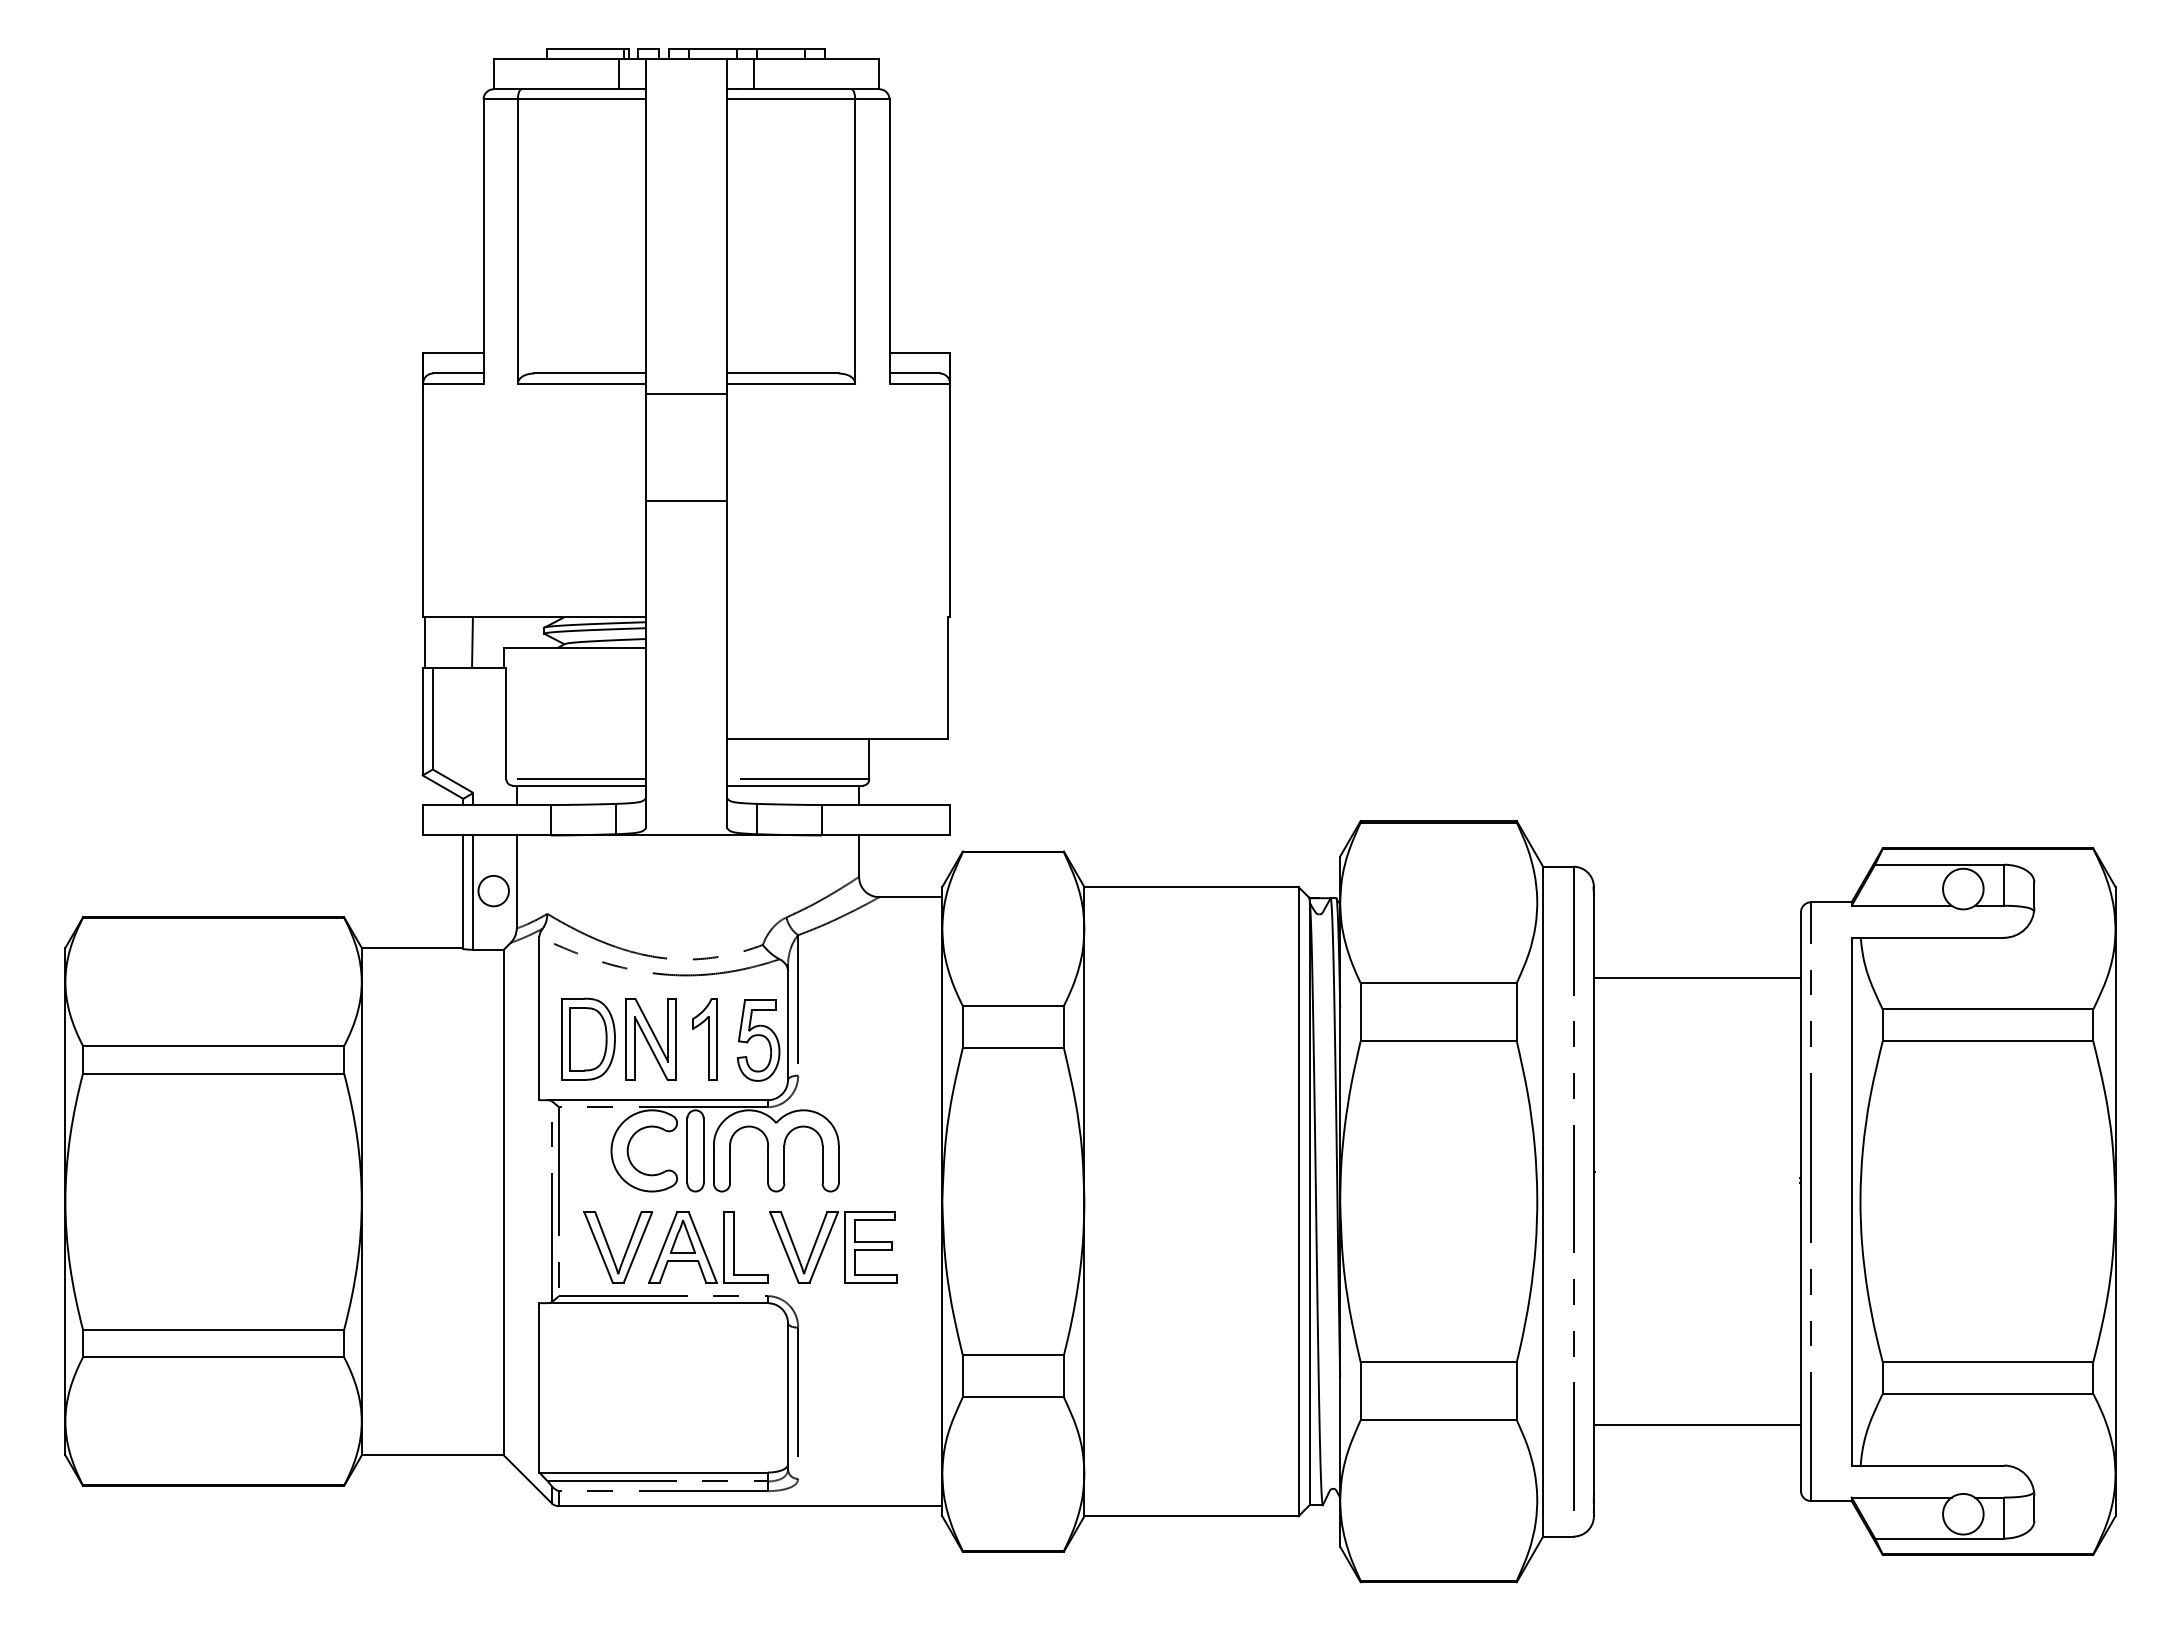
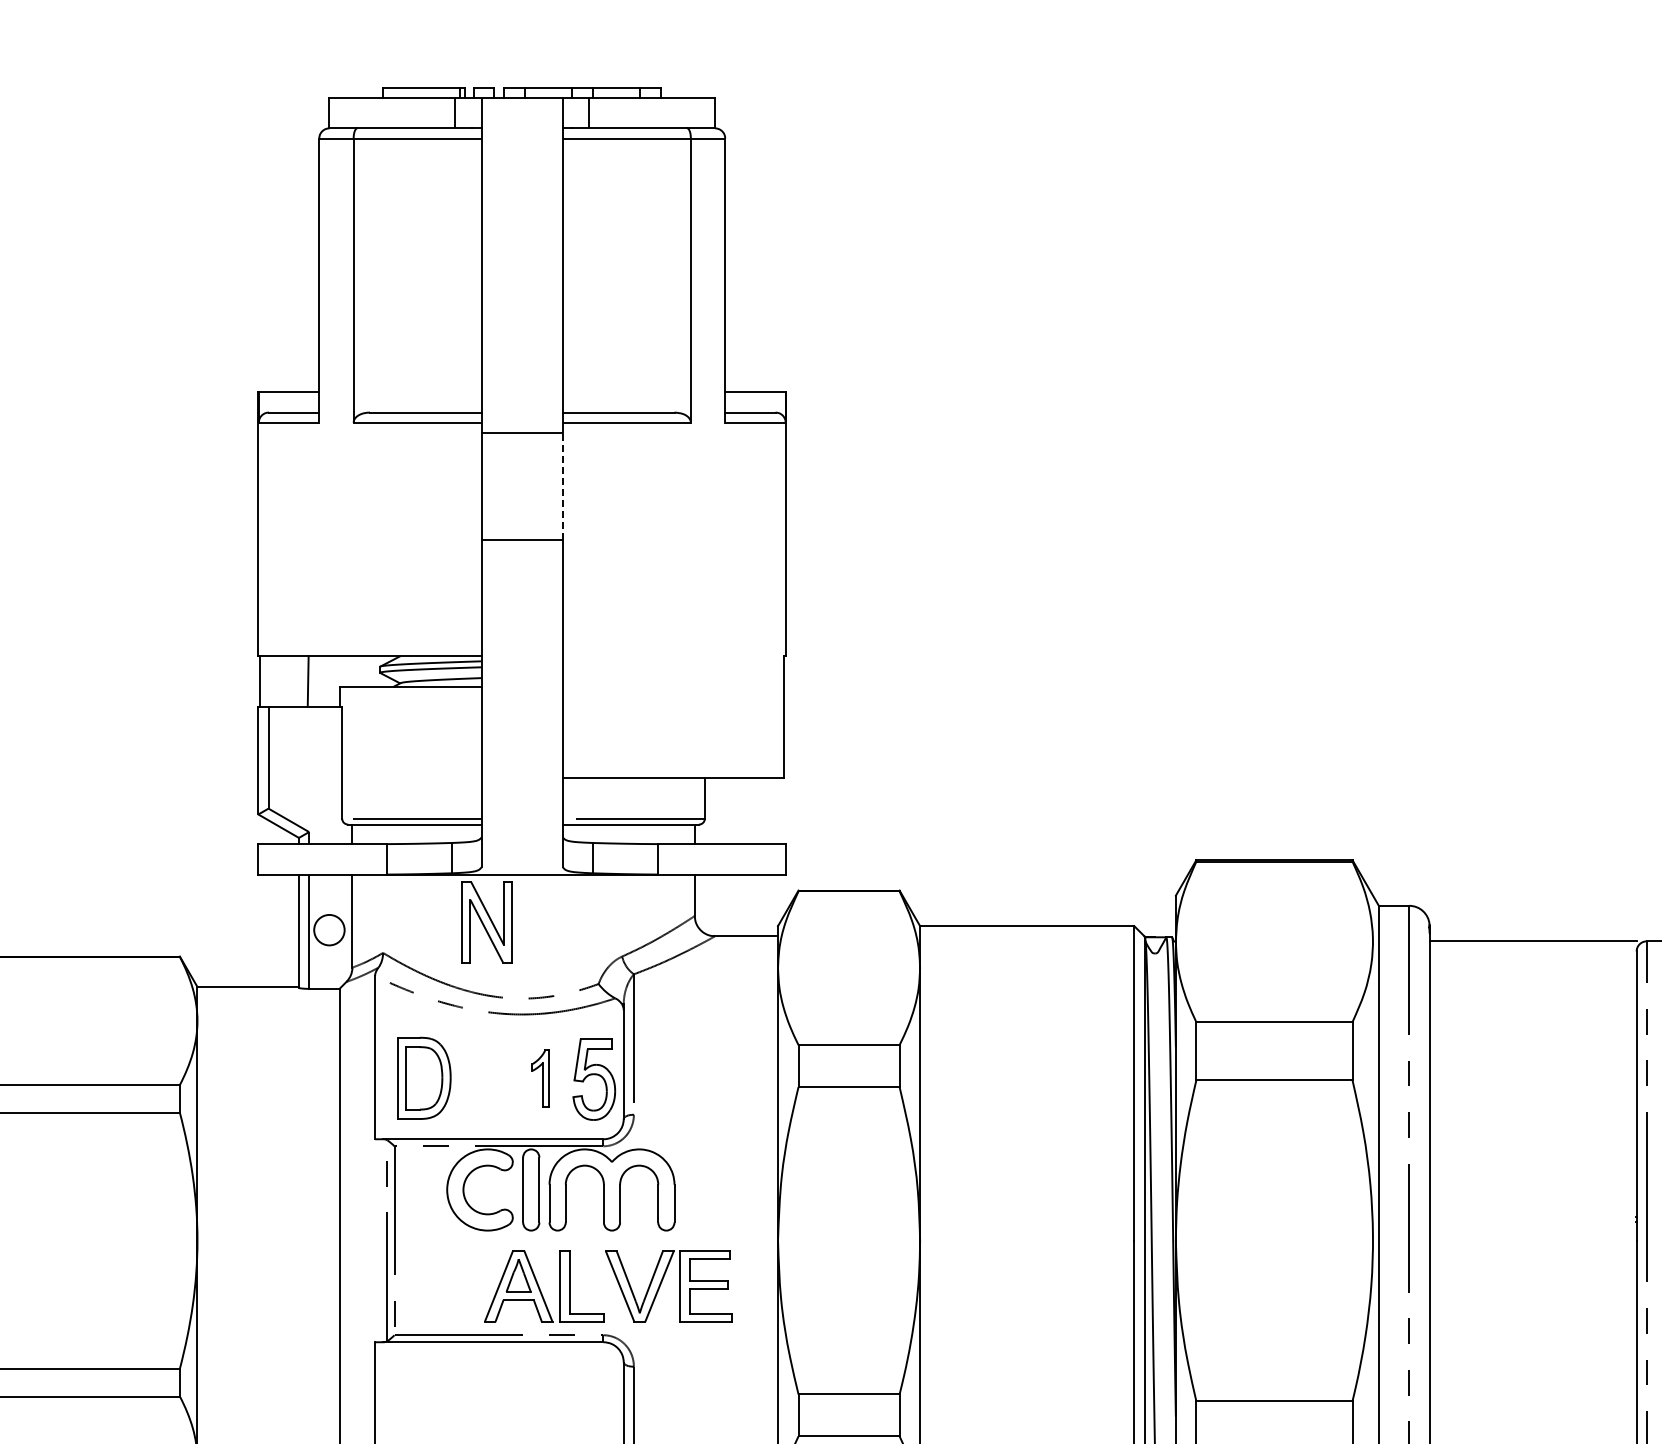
line: (727, 446) -> (563, 485), solid -> dashed
line: (1696, 978) -> (1532, 941), moved
part: (650, 1039) -> (486, 922), moved
part: (704, 1039) -> (540, 1078), size x0.7
part: (625, 1250) -> (461, 1289), removed

